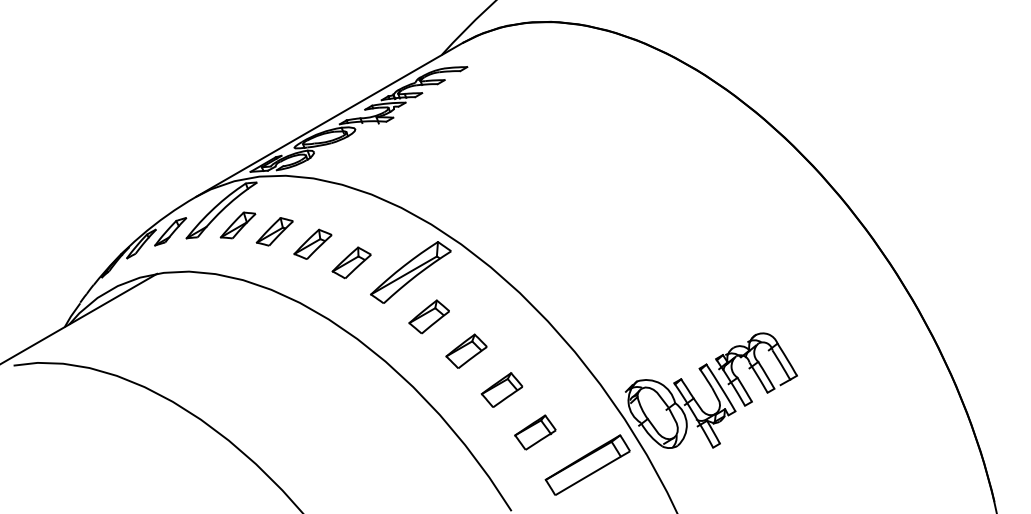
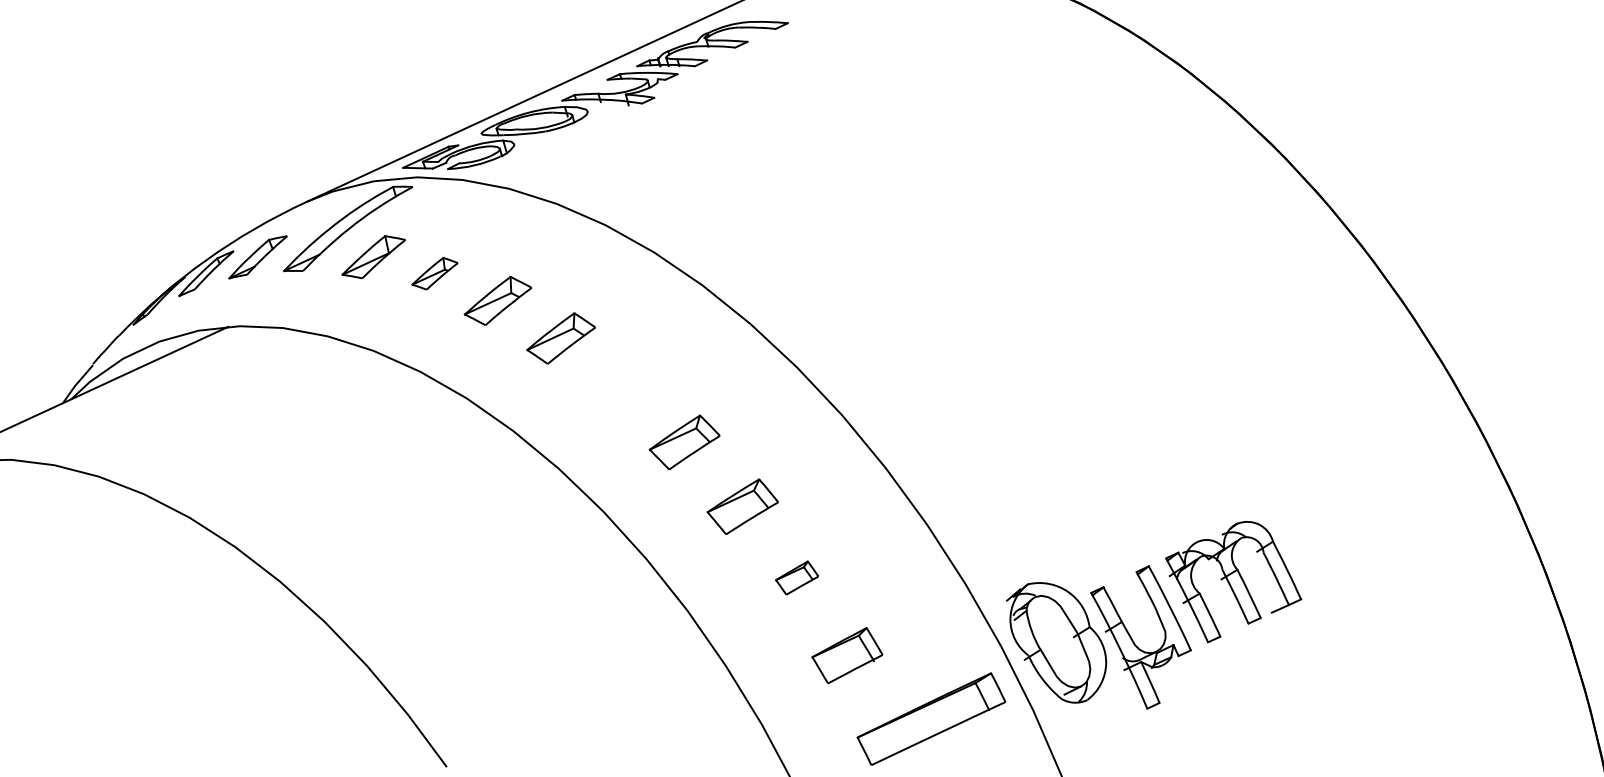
part: (274, 231) -> (434, 272), size x0.7
part: (410, 272) -> (659, 363), removed
part: (501, 389) -> (796, 576), size x0.6

